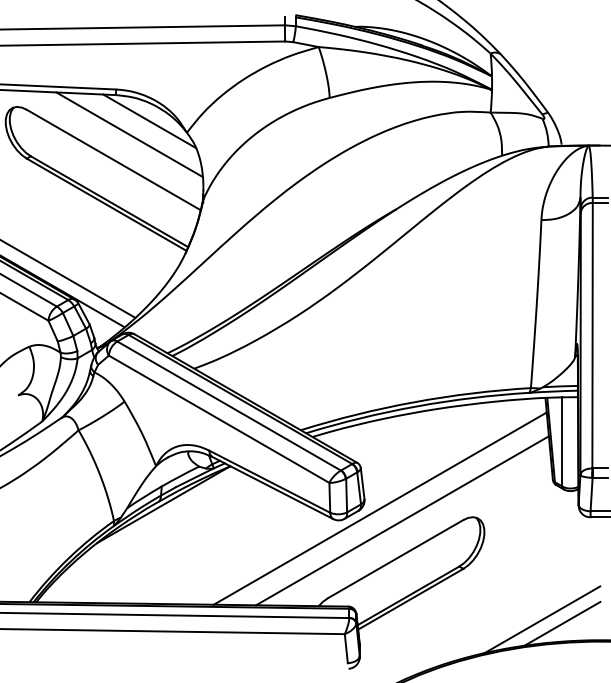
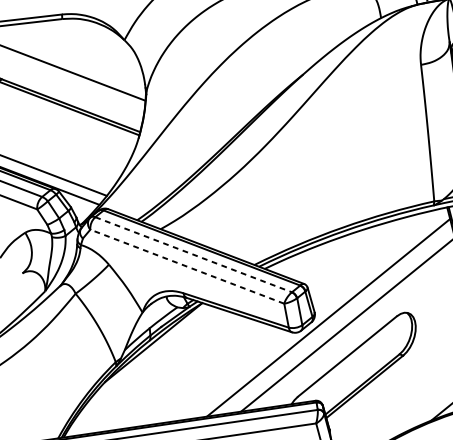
line: (149, 121) -> (92, 35), removed
line: (129, 134) -> (78, 49), removed
line: (229, 406) -> (194, 255), solid -> dashed
line: (218, 419) -> (186, 266), solid -> dashed

